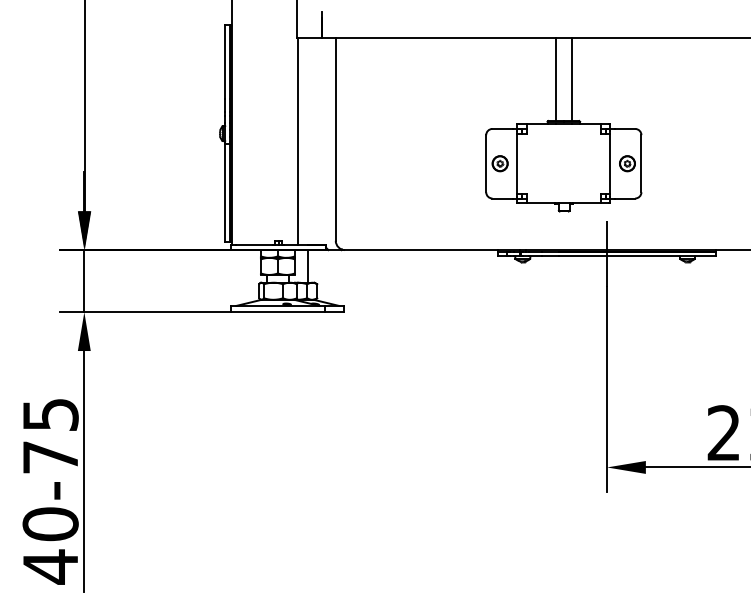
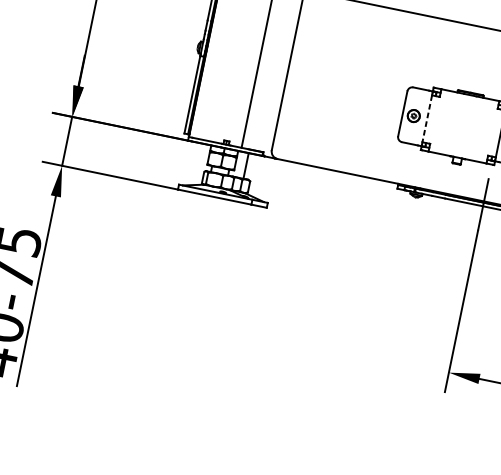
line: (556, 79) -> (471, 58), removed
line: (571, 79) -> (483, 61), removed
line: (517, 163) -> (427, 118), solid -> dashed

